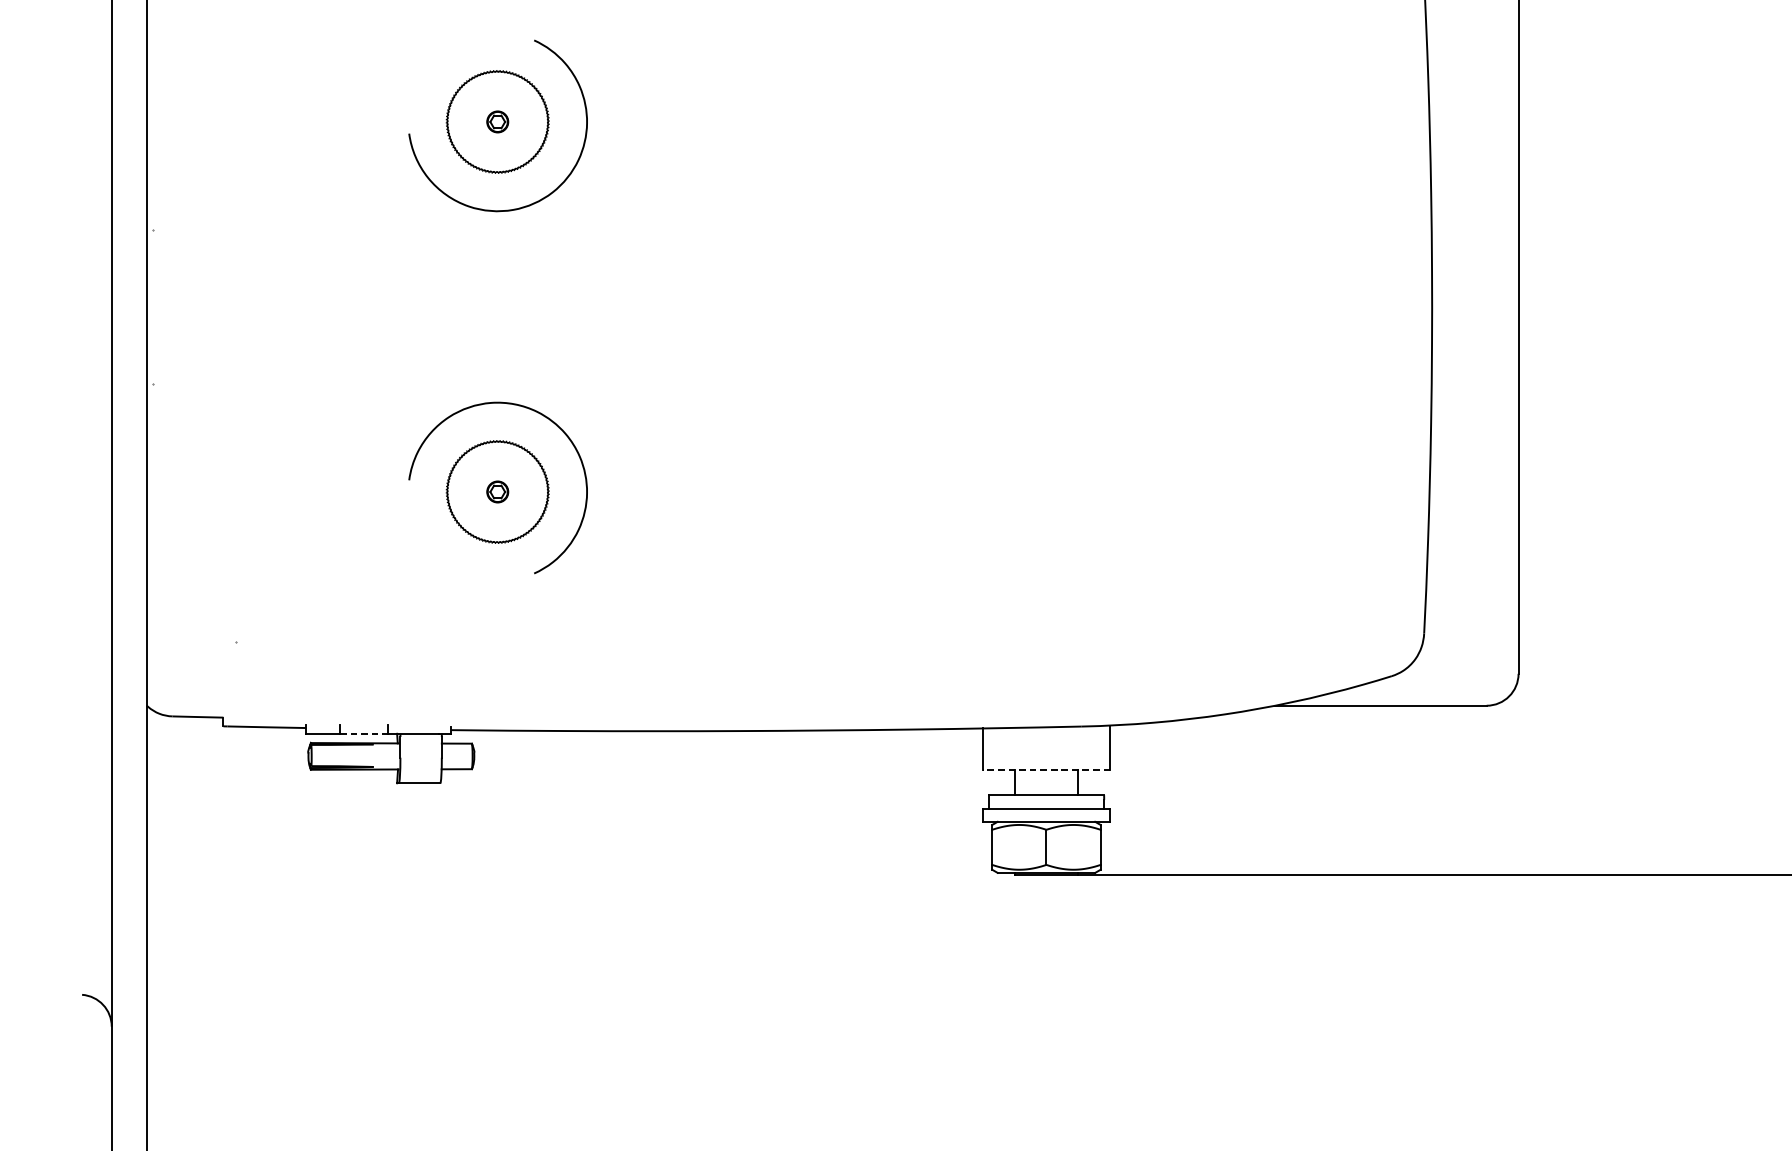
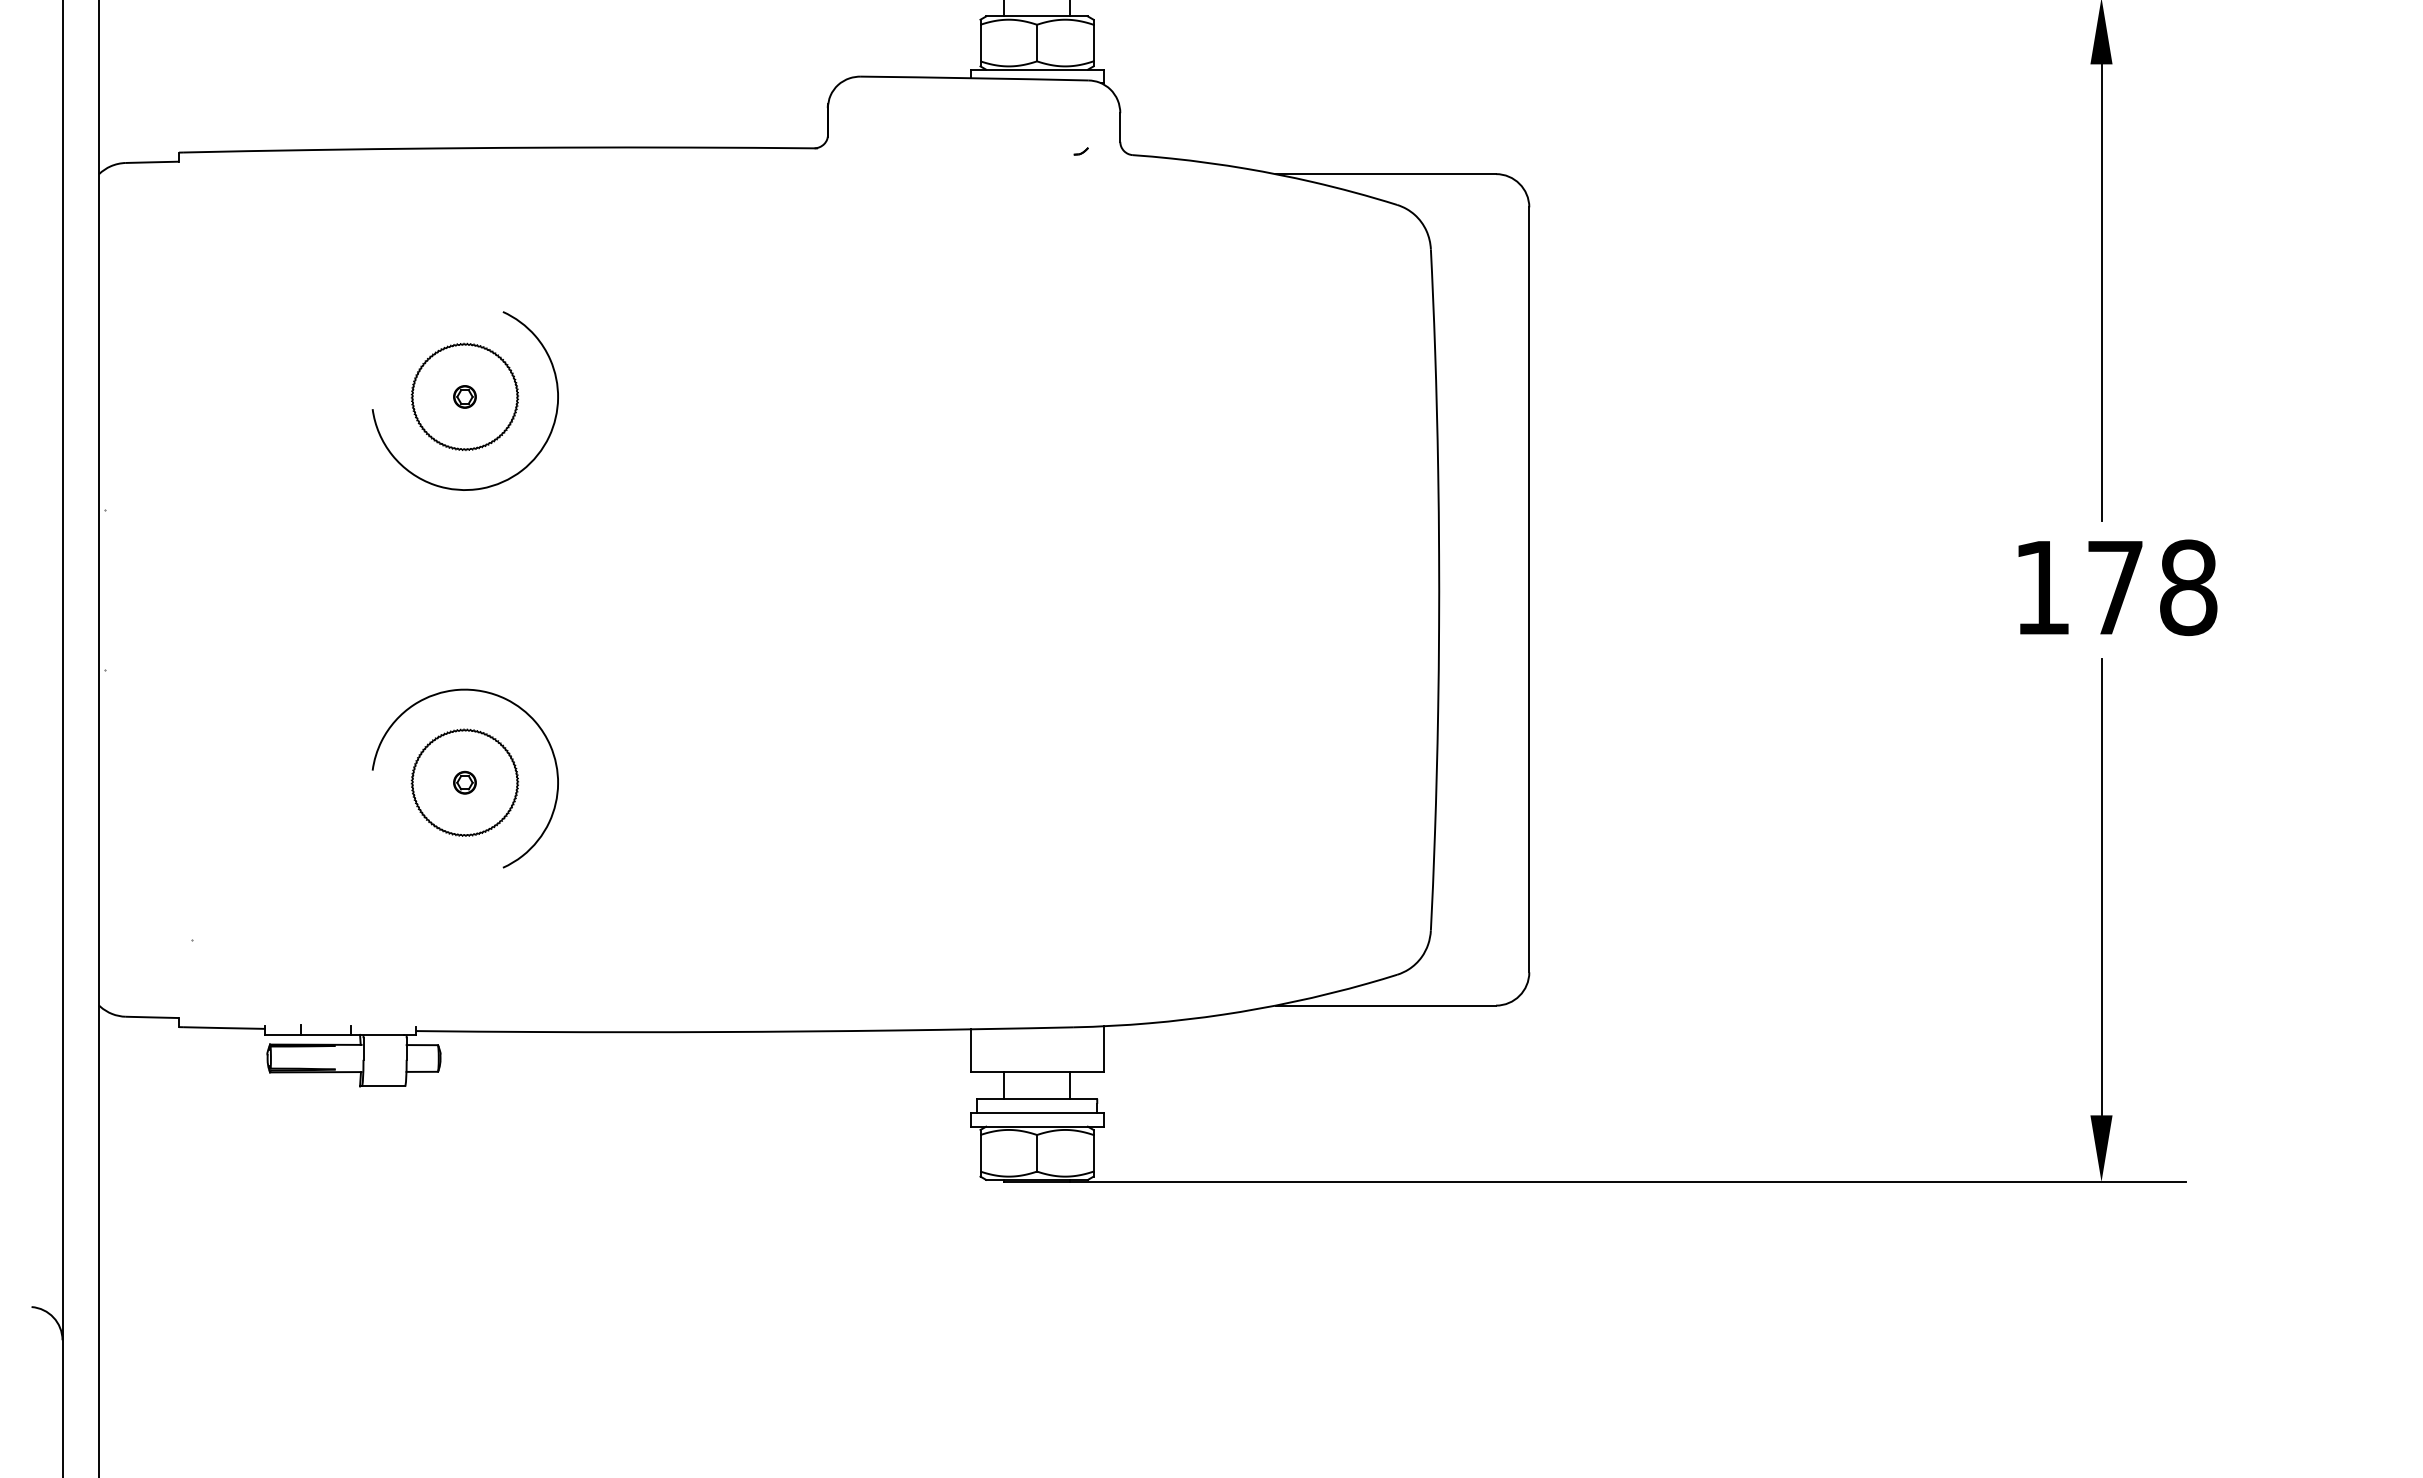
line: (363, 733) -> (325, 1034), dashed -> solid
line: (1046, 769) -> (1037, 1072), dashed -> solid

